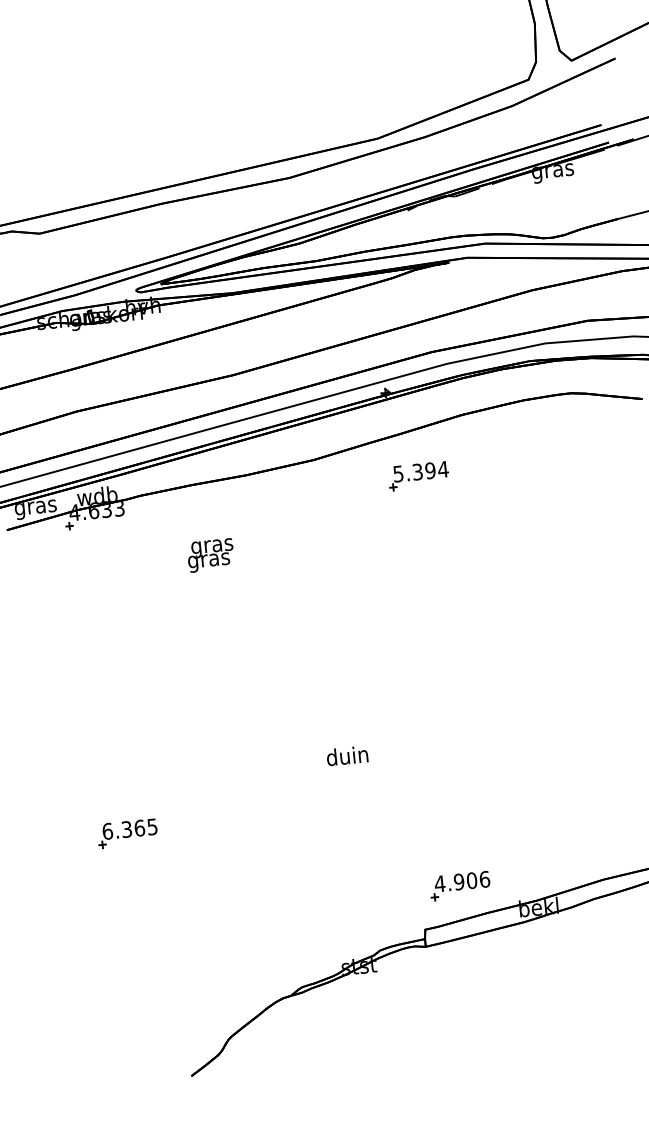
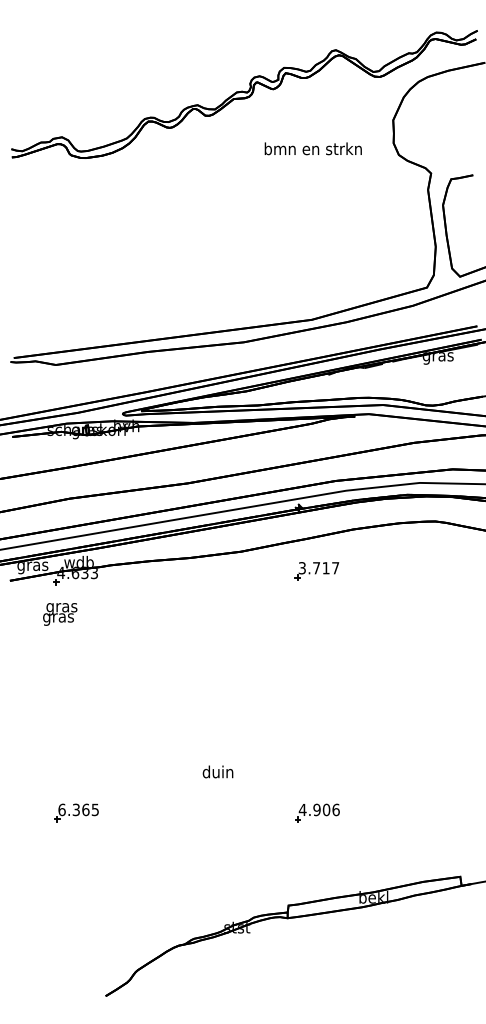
text: (421, 472) -> (319, 568), 5.394 -> 3.717
text: (211, 555) -> (60, 614), moved
text: (346, 755) -> (217, 771), moved
part: (460, 885) -> (317, 812), moved

